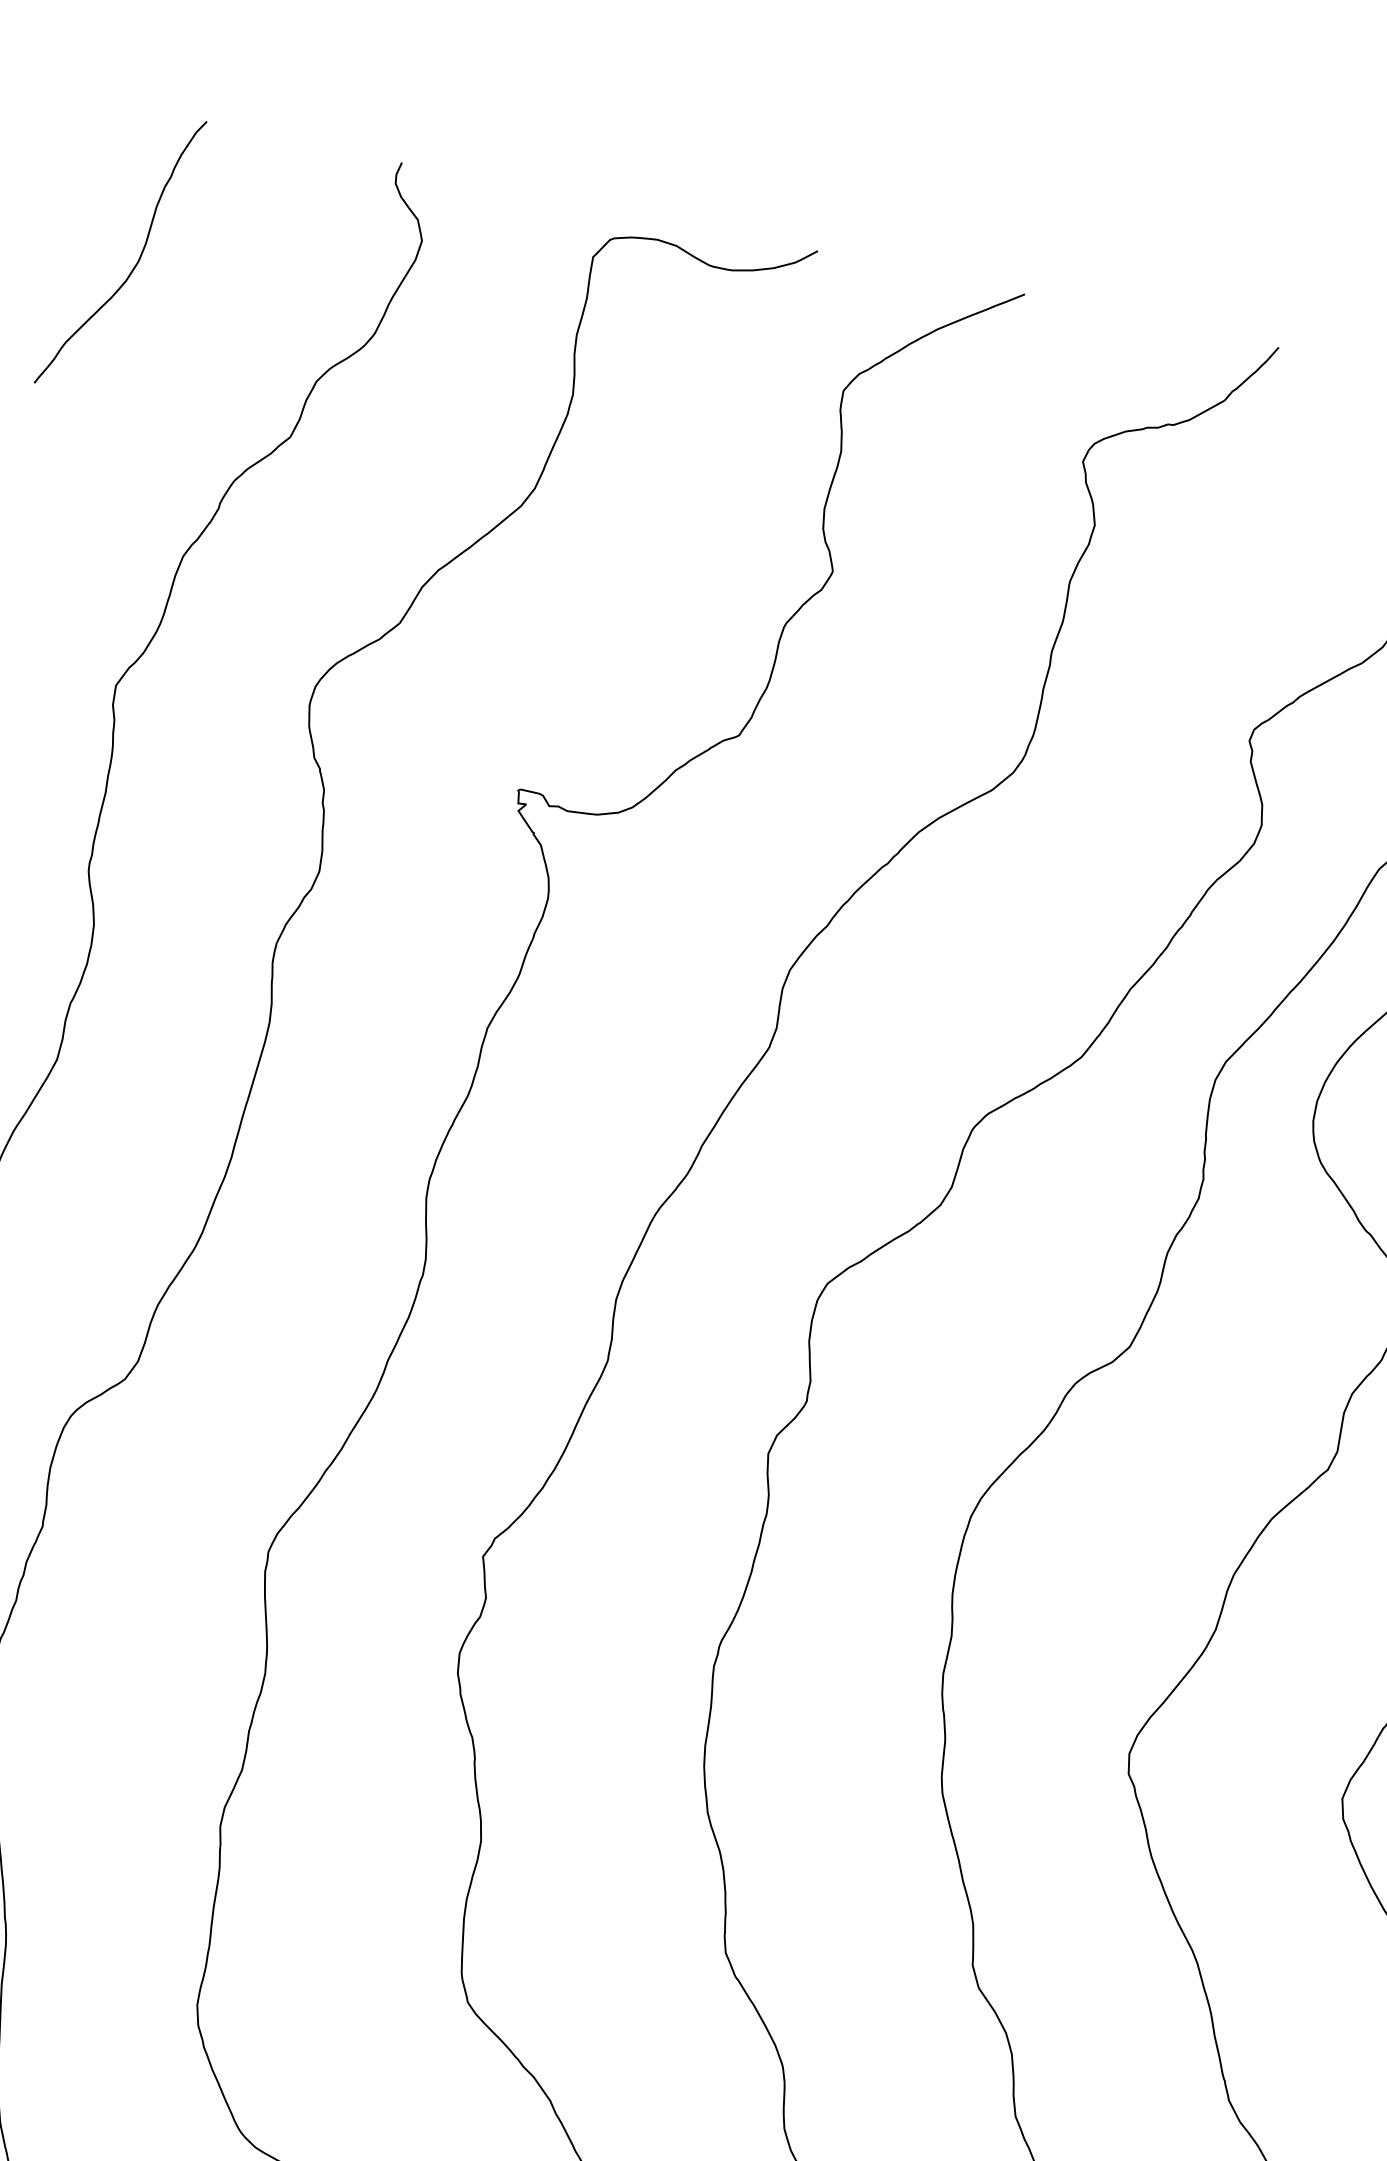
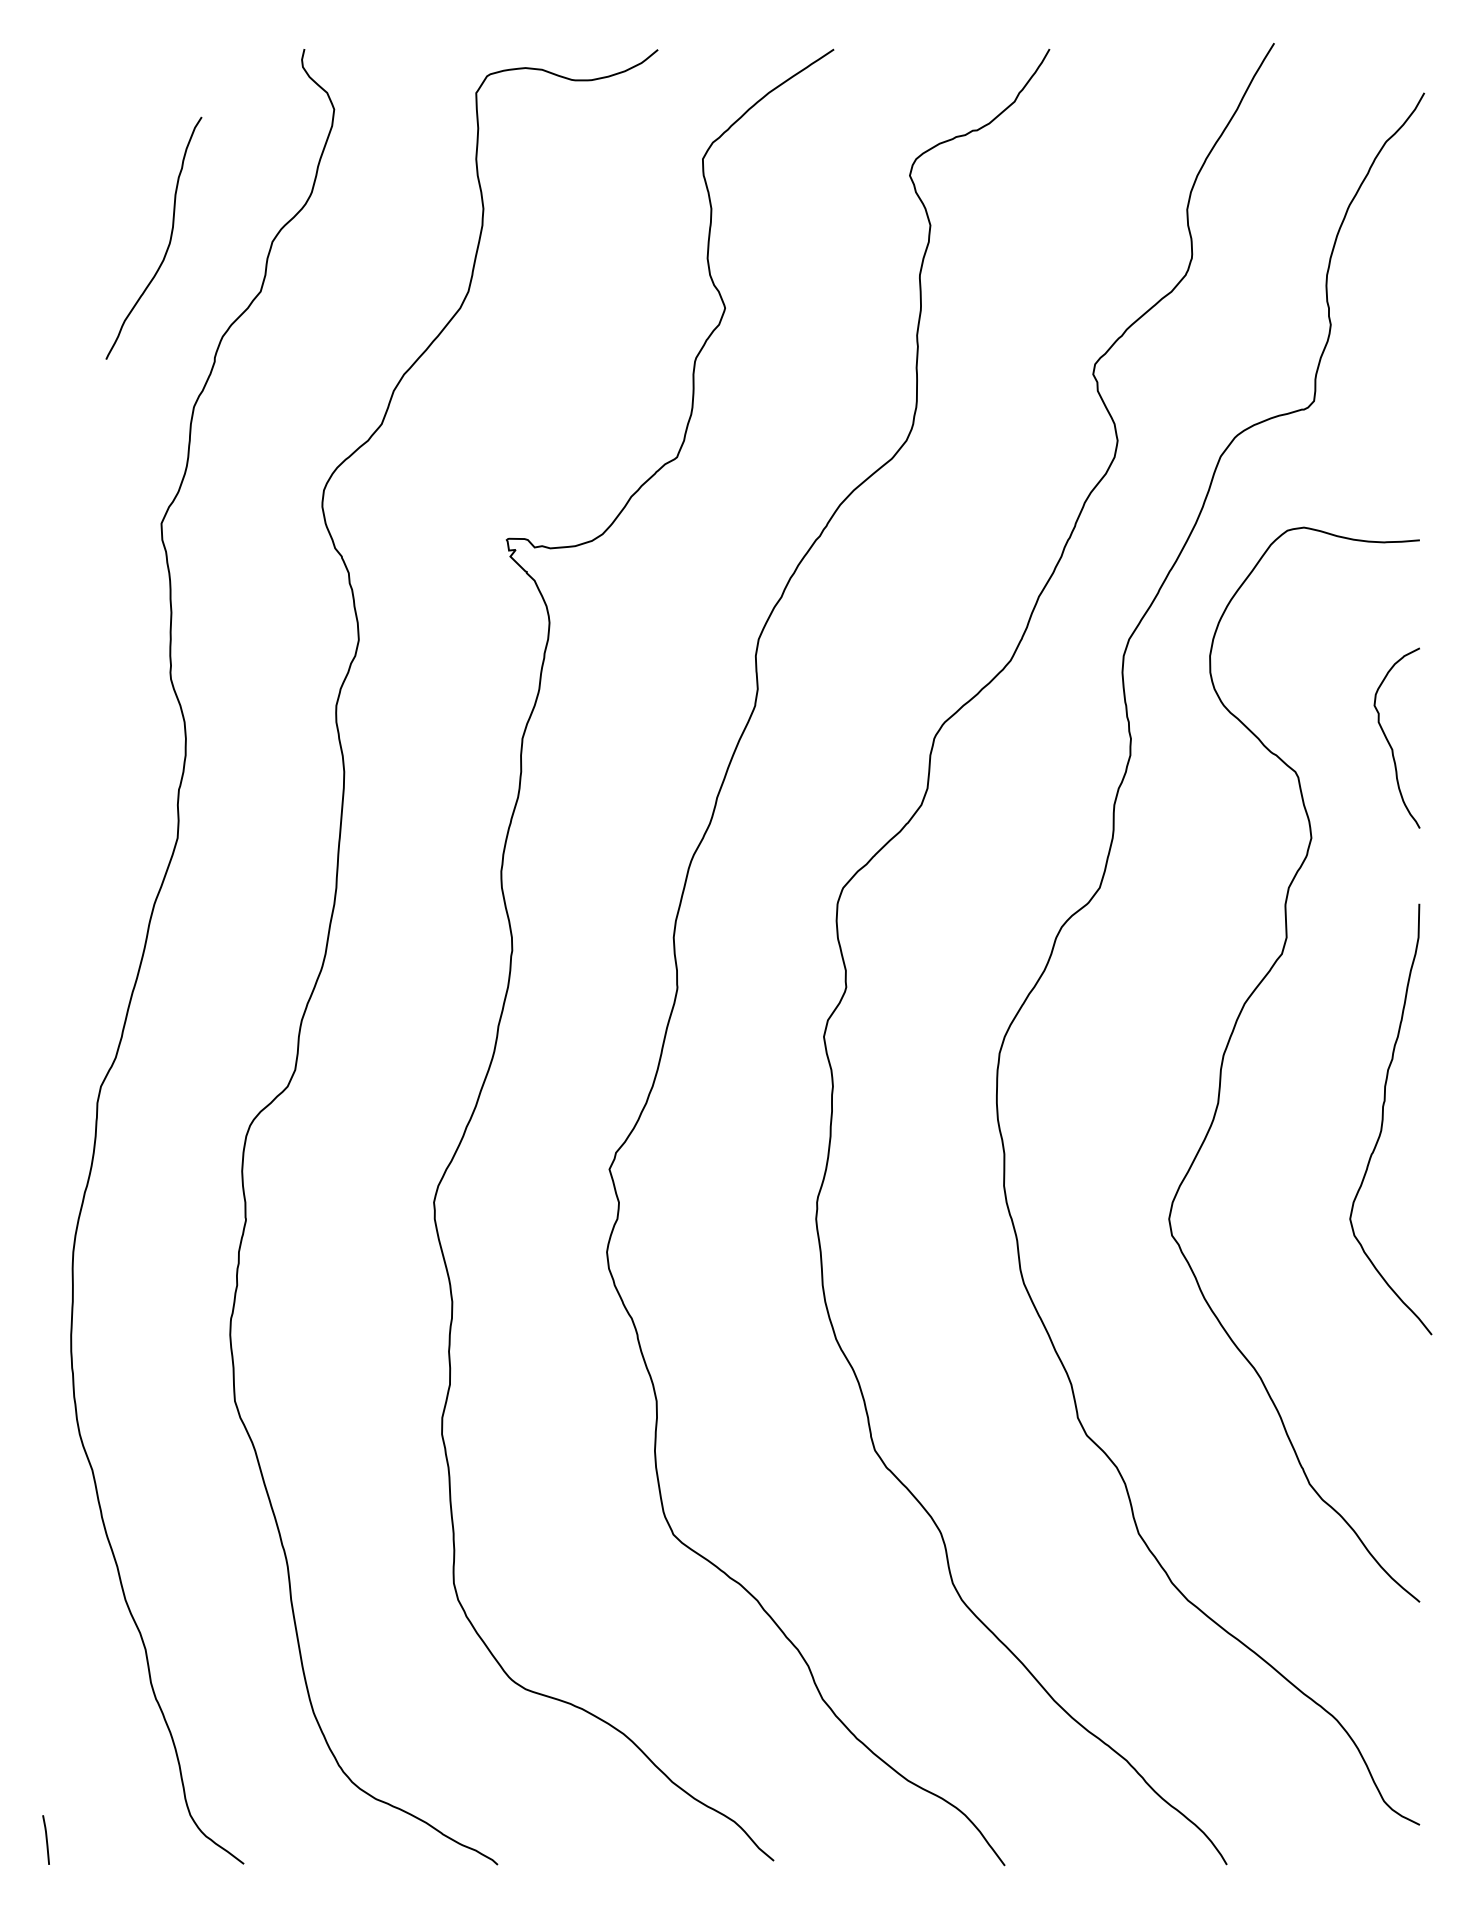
curve: (138, 257) -> (169, 239), moved

